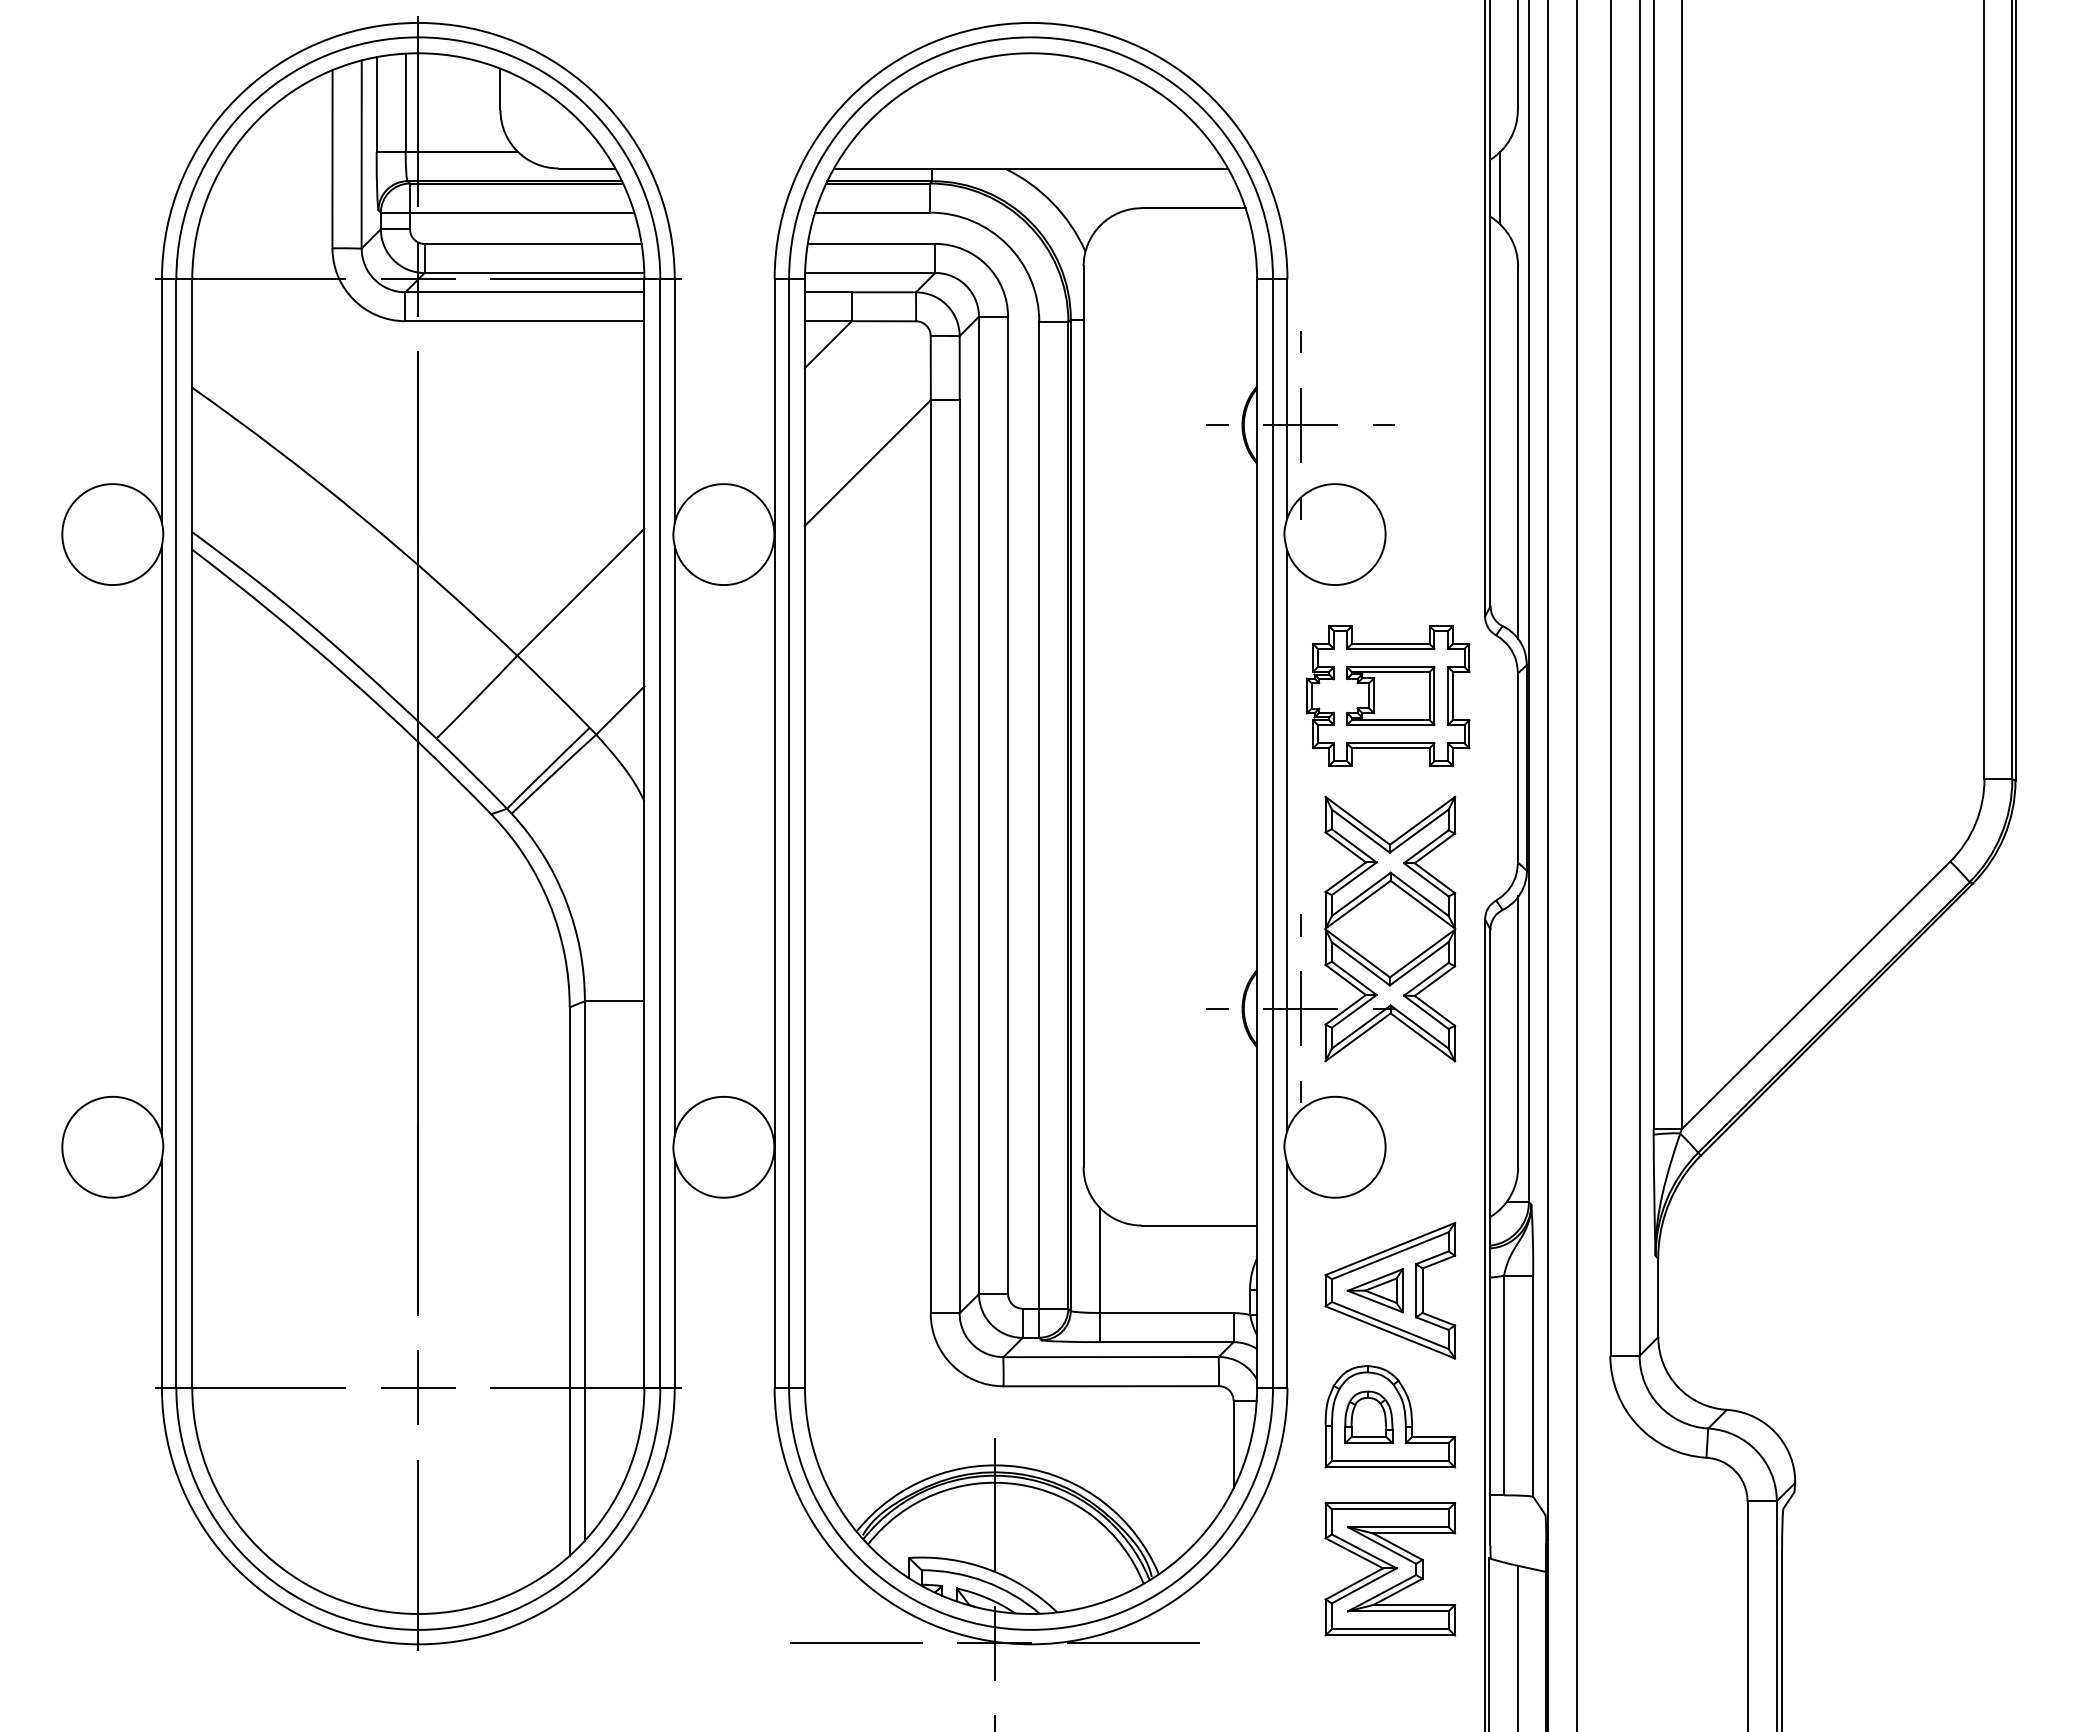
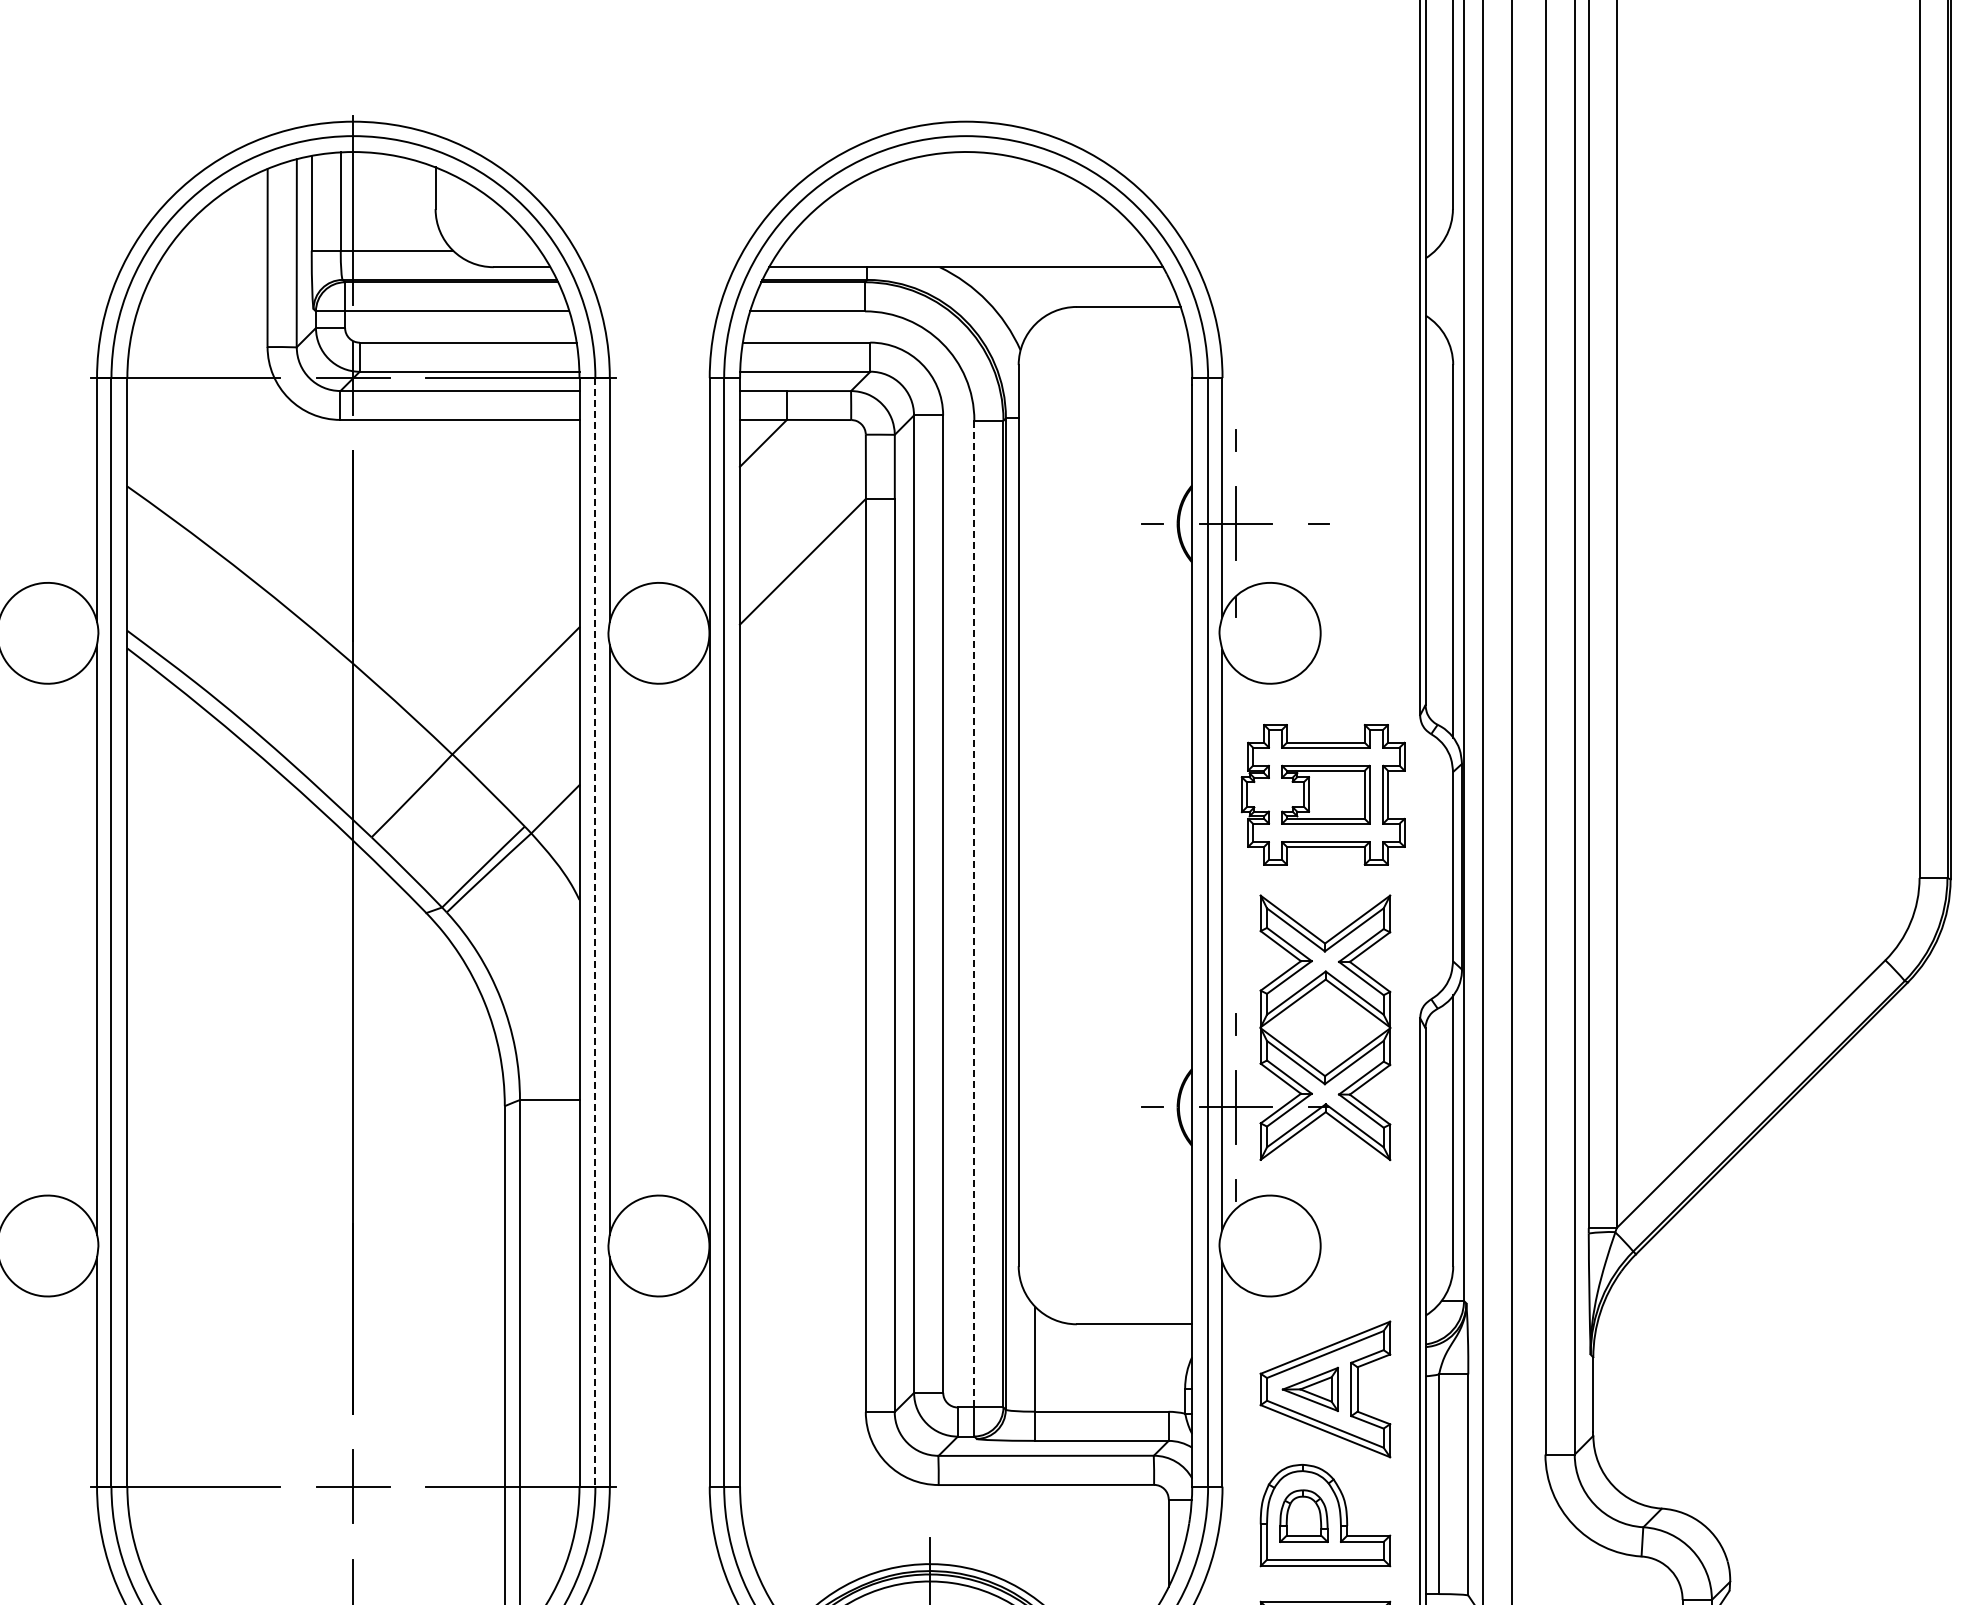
line: (1499, 187) -> (1434, 286), removed
line: (1039, 814) -> (974, 913), solid -> dashed
line: (660, 834) -> (595, 933), solid -> dashed

